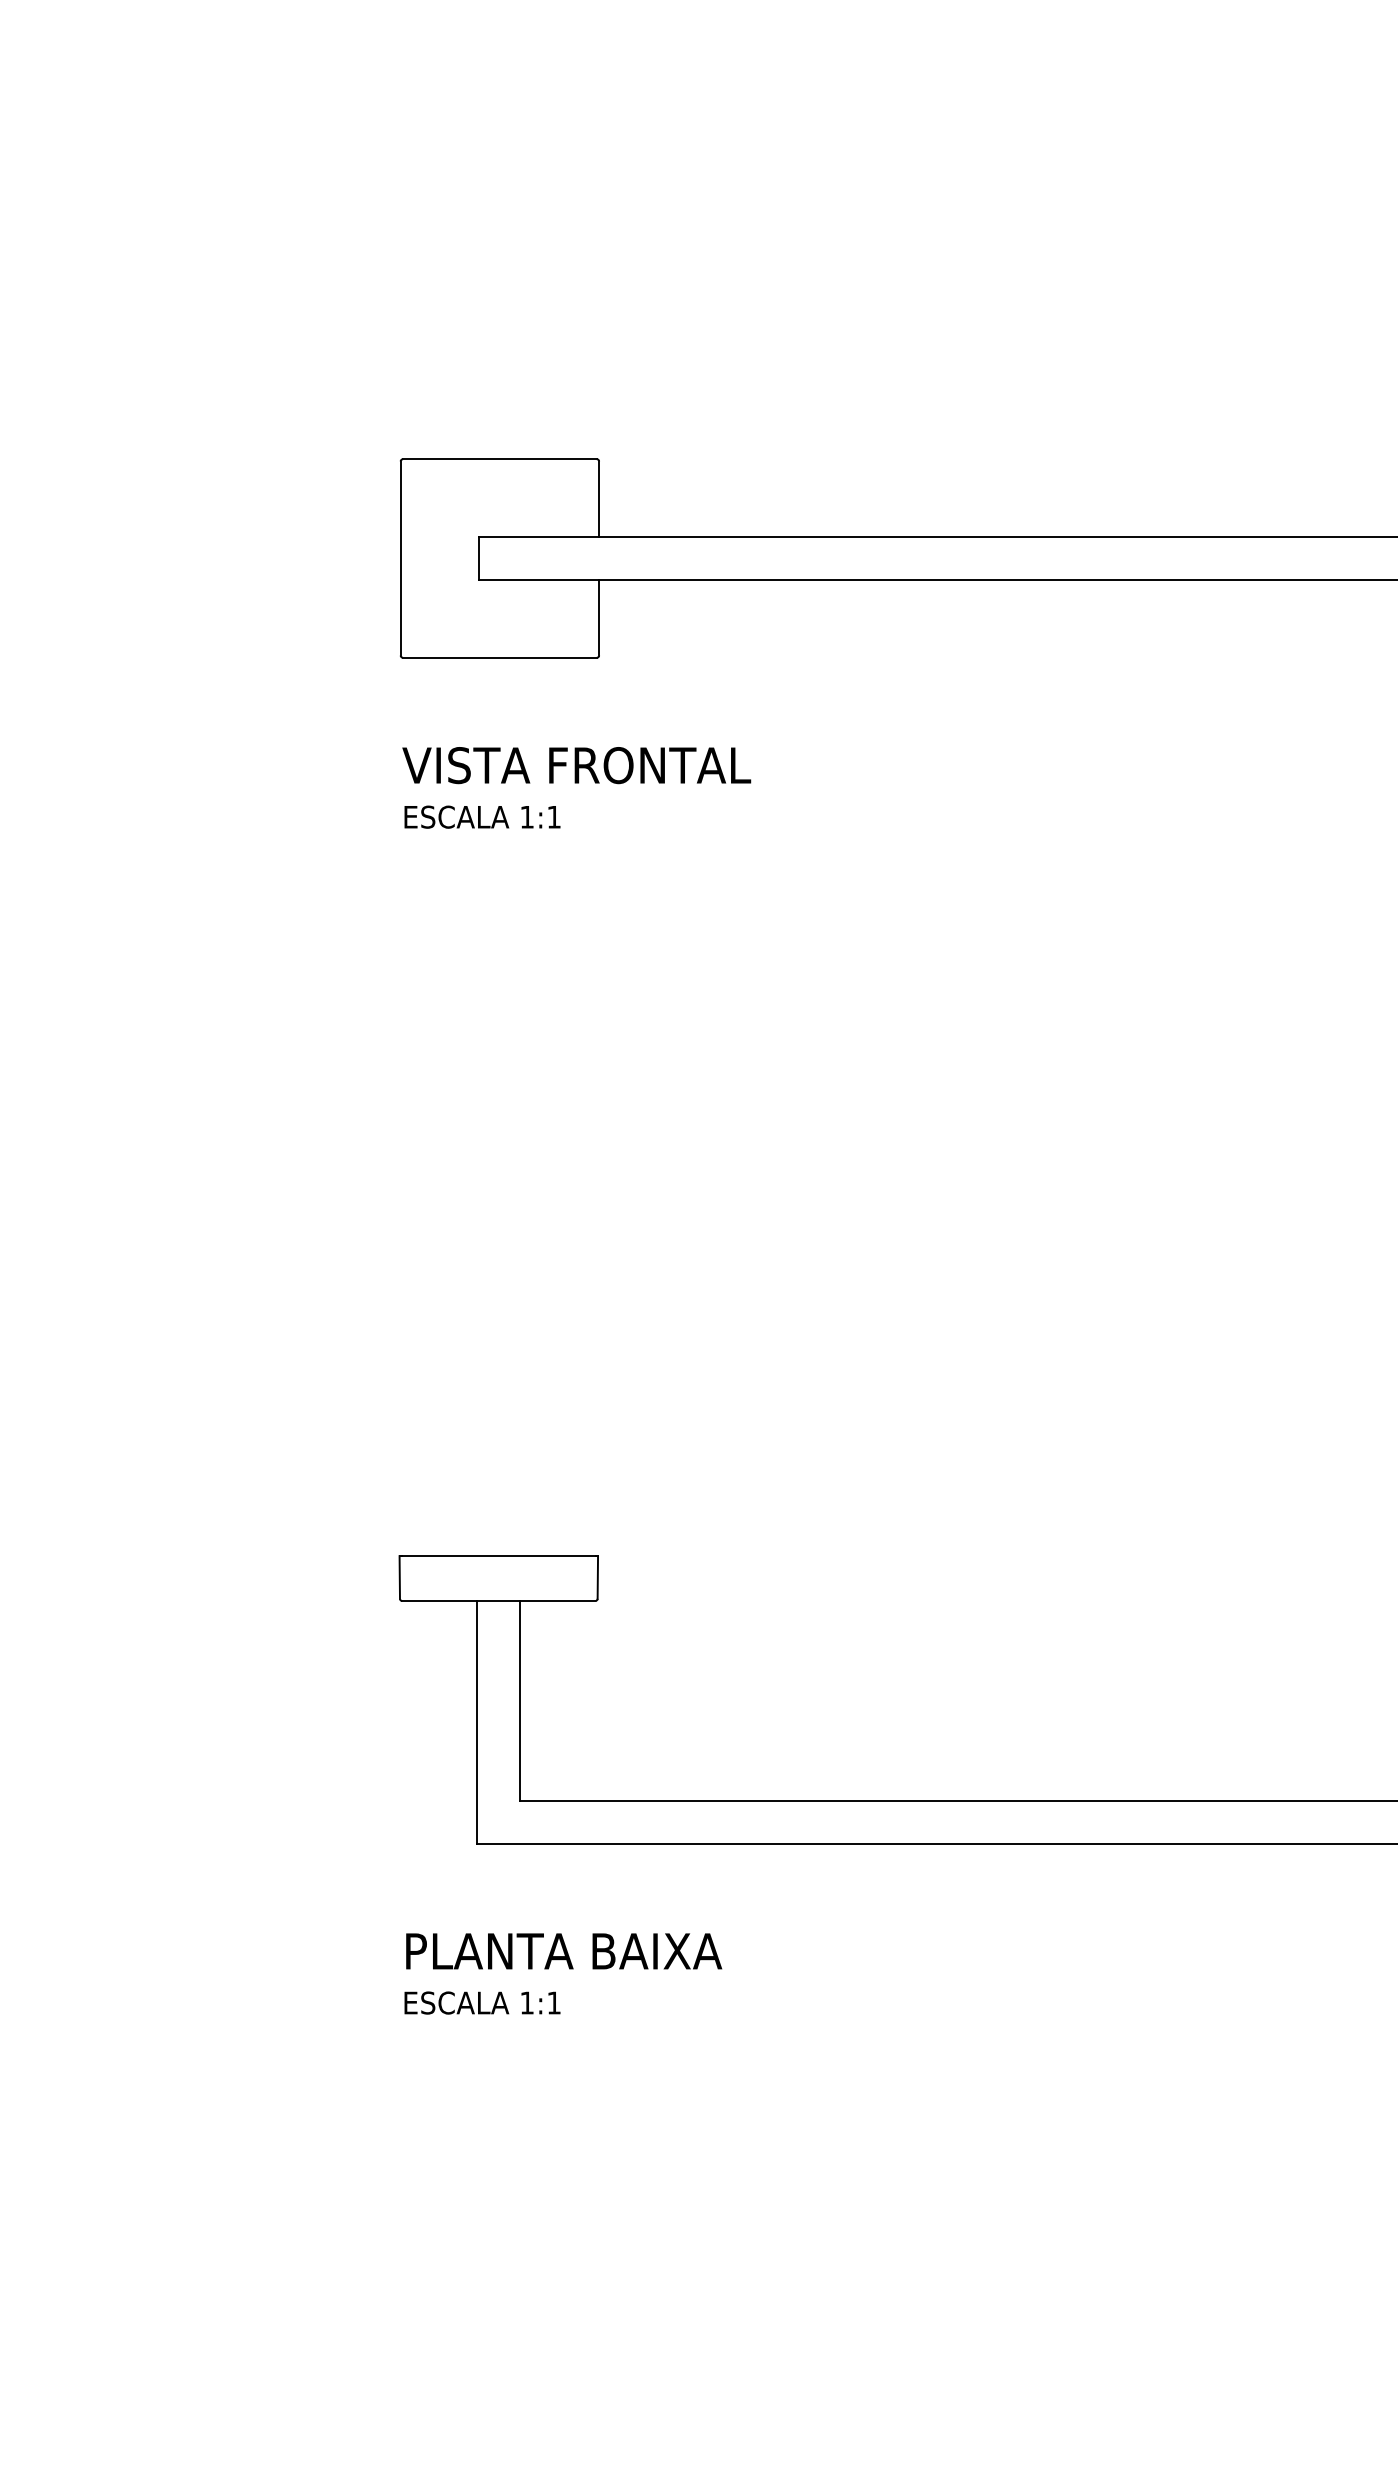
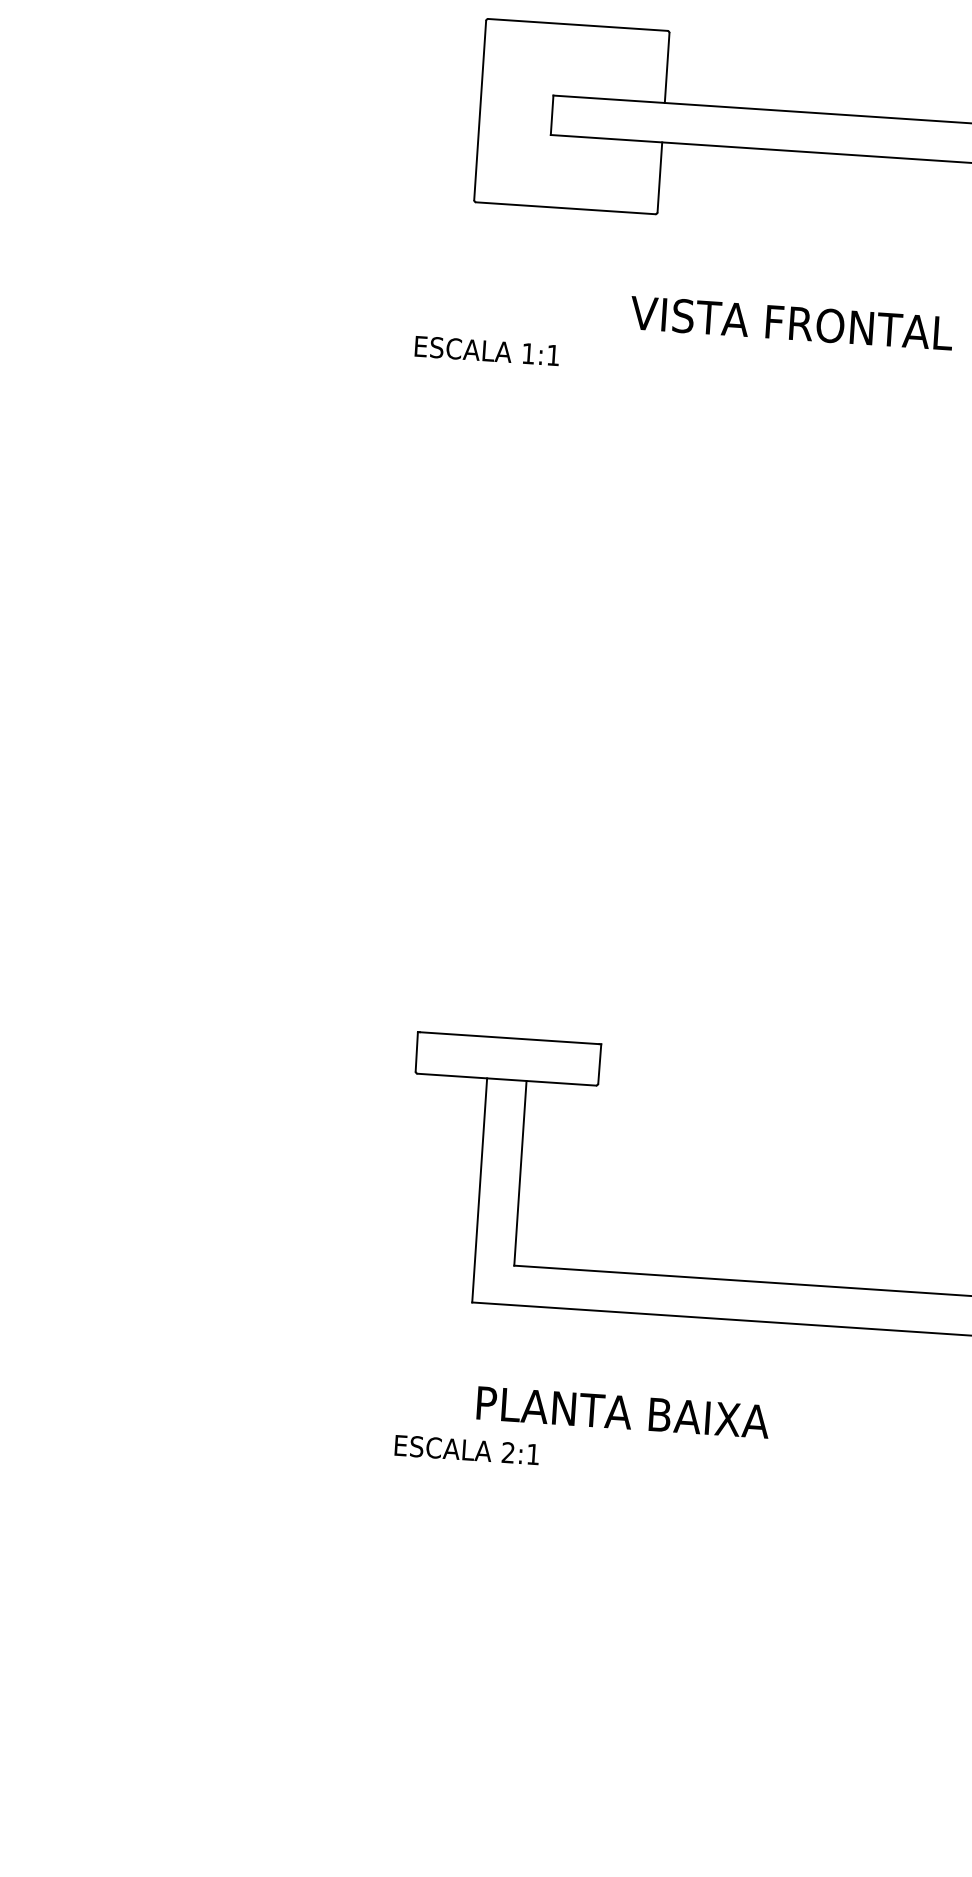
text: (576, 765) -> (791, 323), moved
text: (482, 816) -> (487, 350), moved
text: (564, 1951) -> (623, 1412), moved
text: (526, 2002) -> (507, 1452), 1:1 -> 2:1

